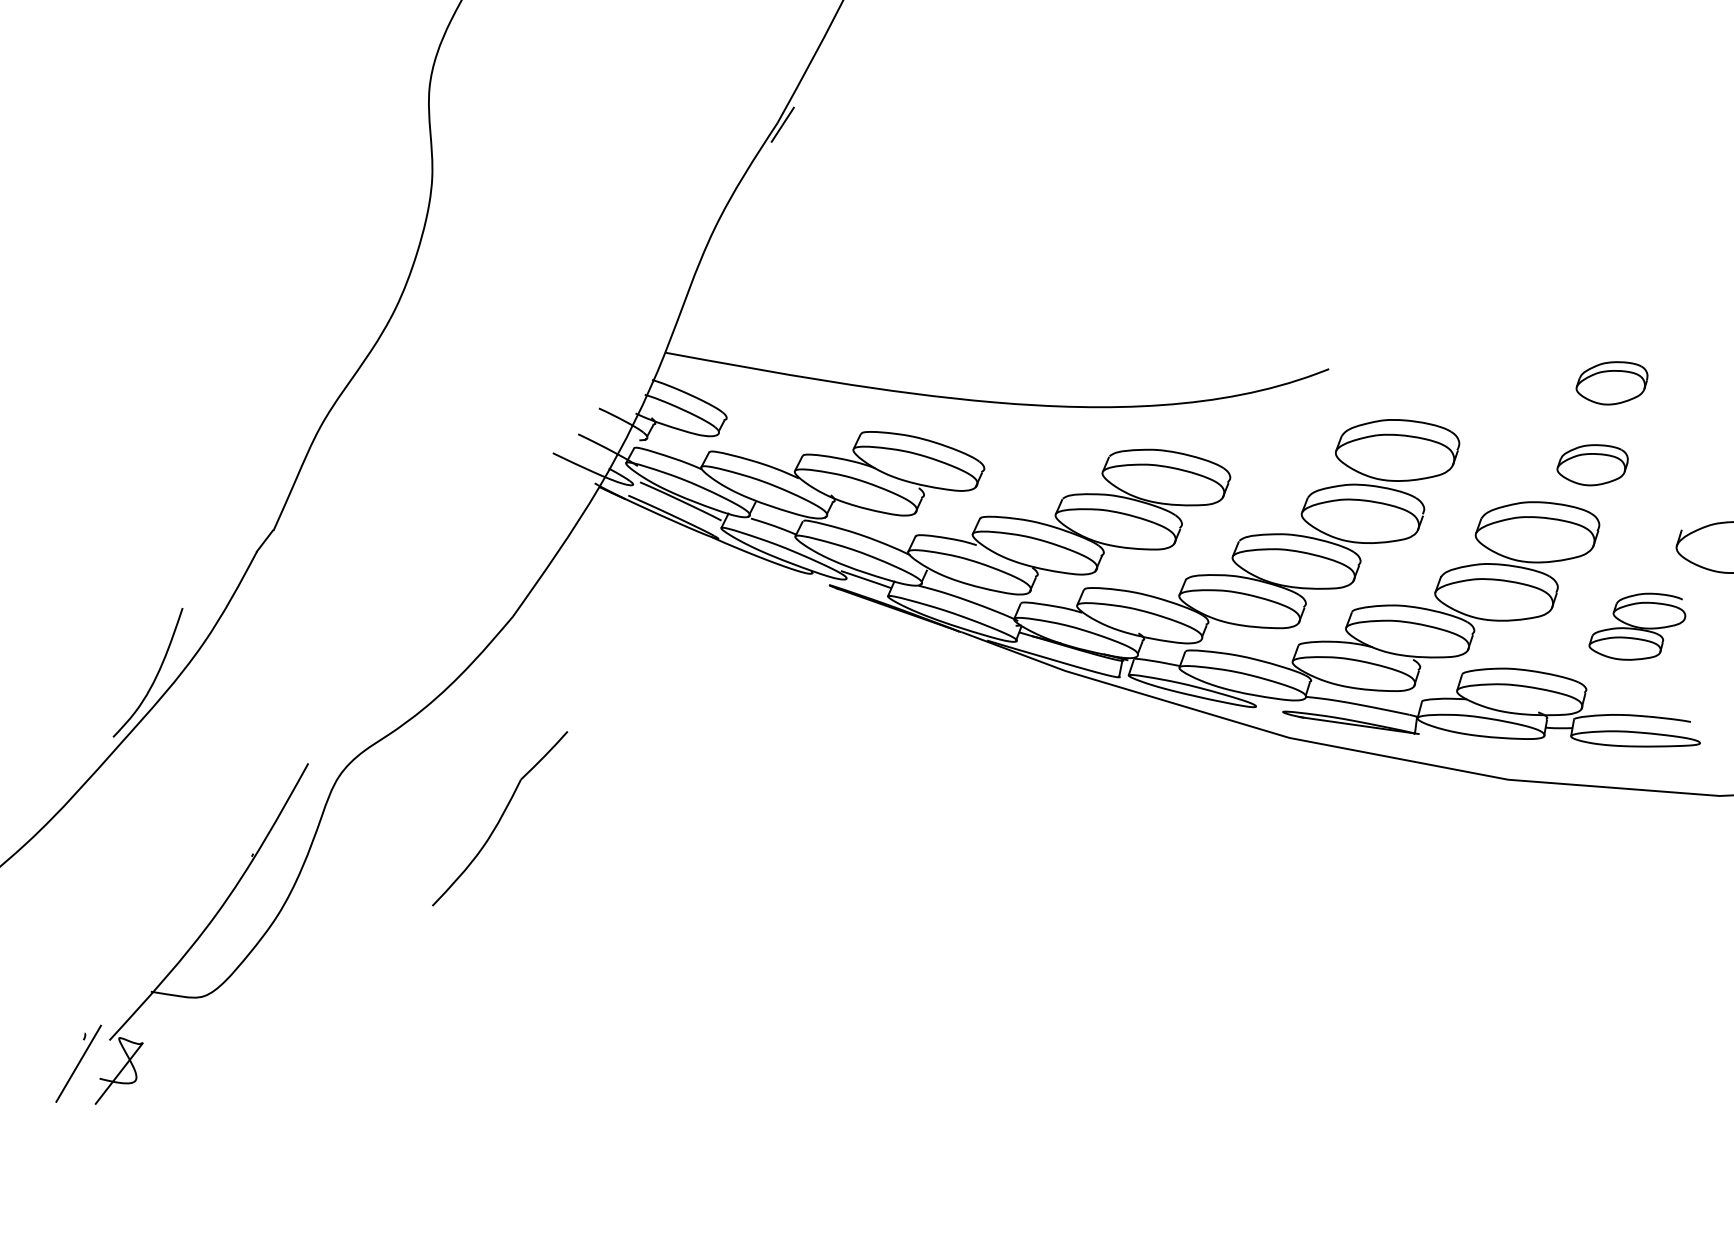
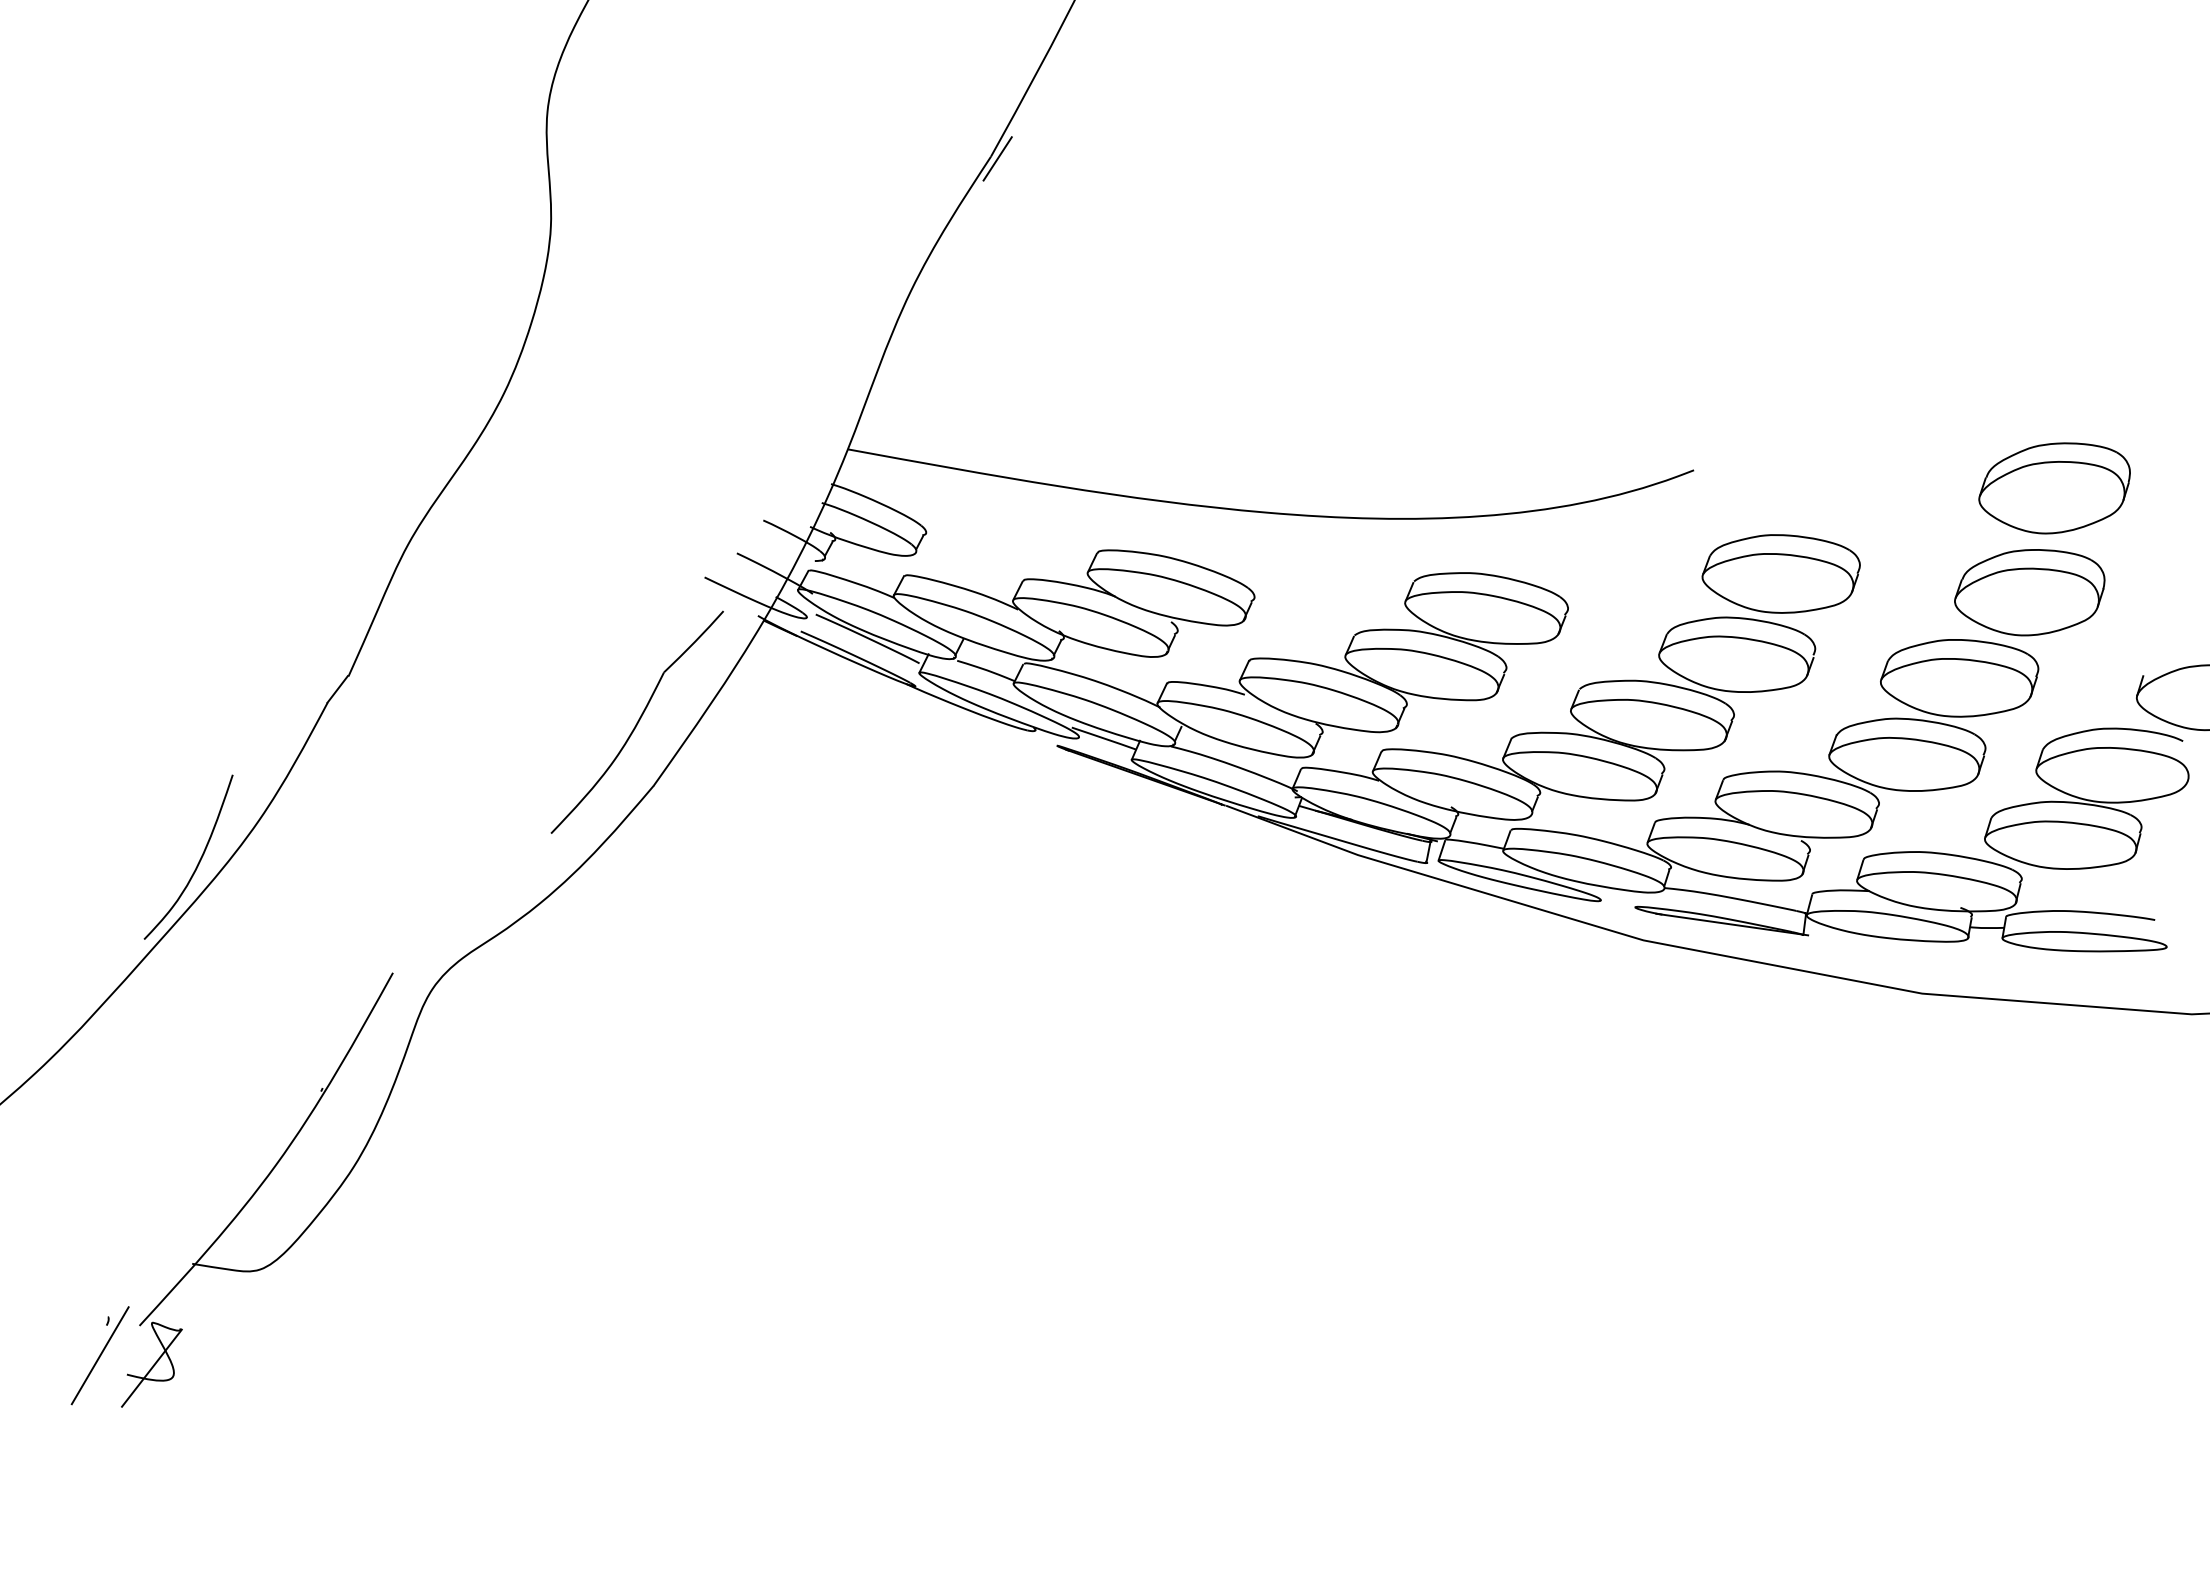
part: (1611, 383) -> (2054, 488), size x1.67
part: (1592, 465) -> (2029, 592), size x1.67
part: (1637, 626) -> (2086, 798), size x1.67
part: (499, 818) -> (636, 721), moved

